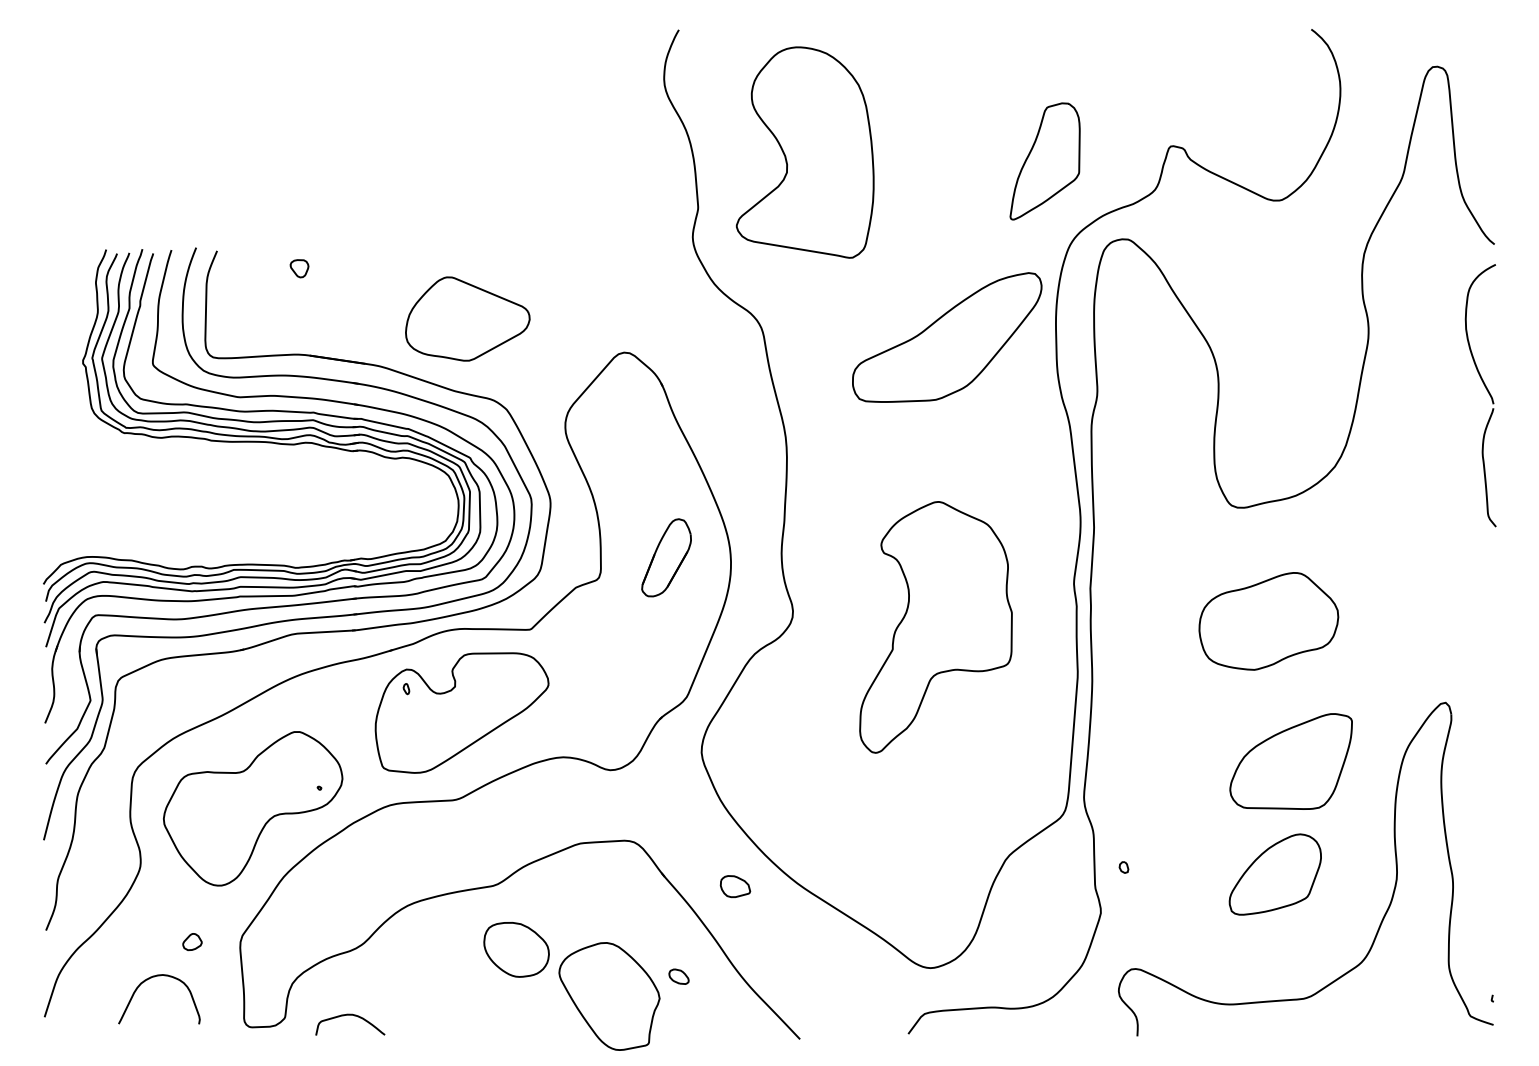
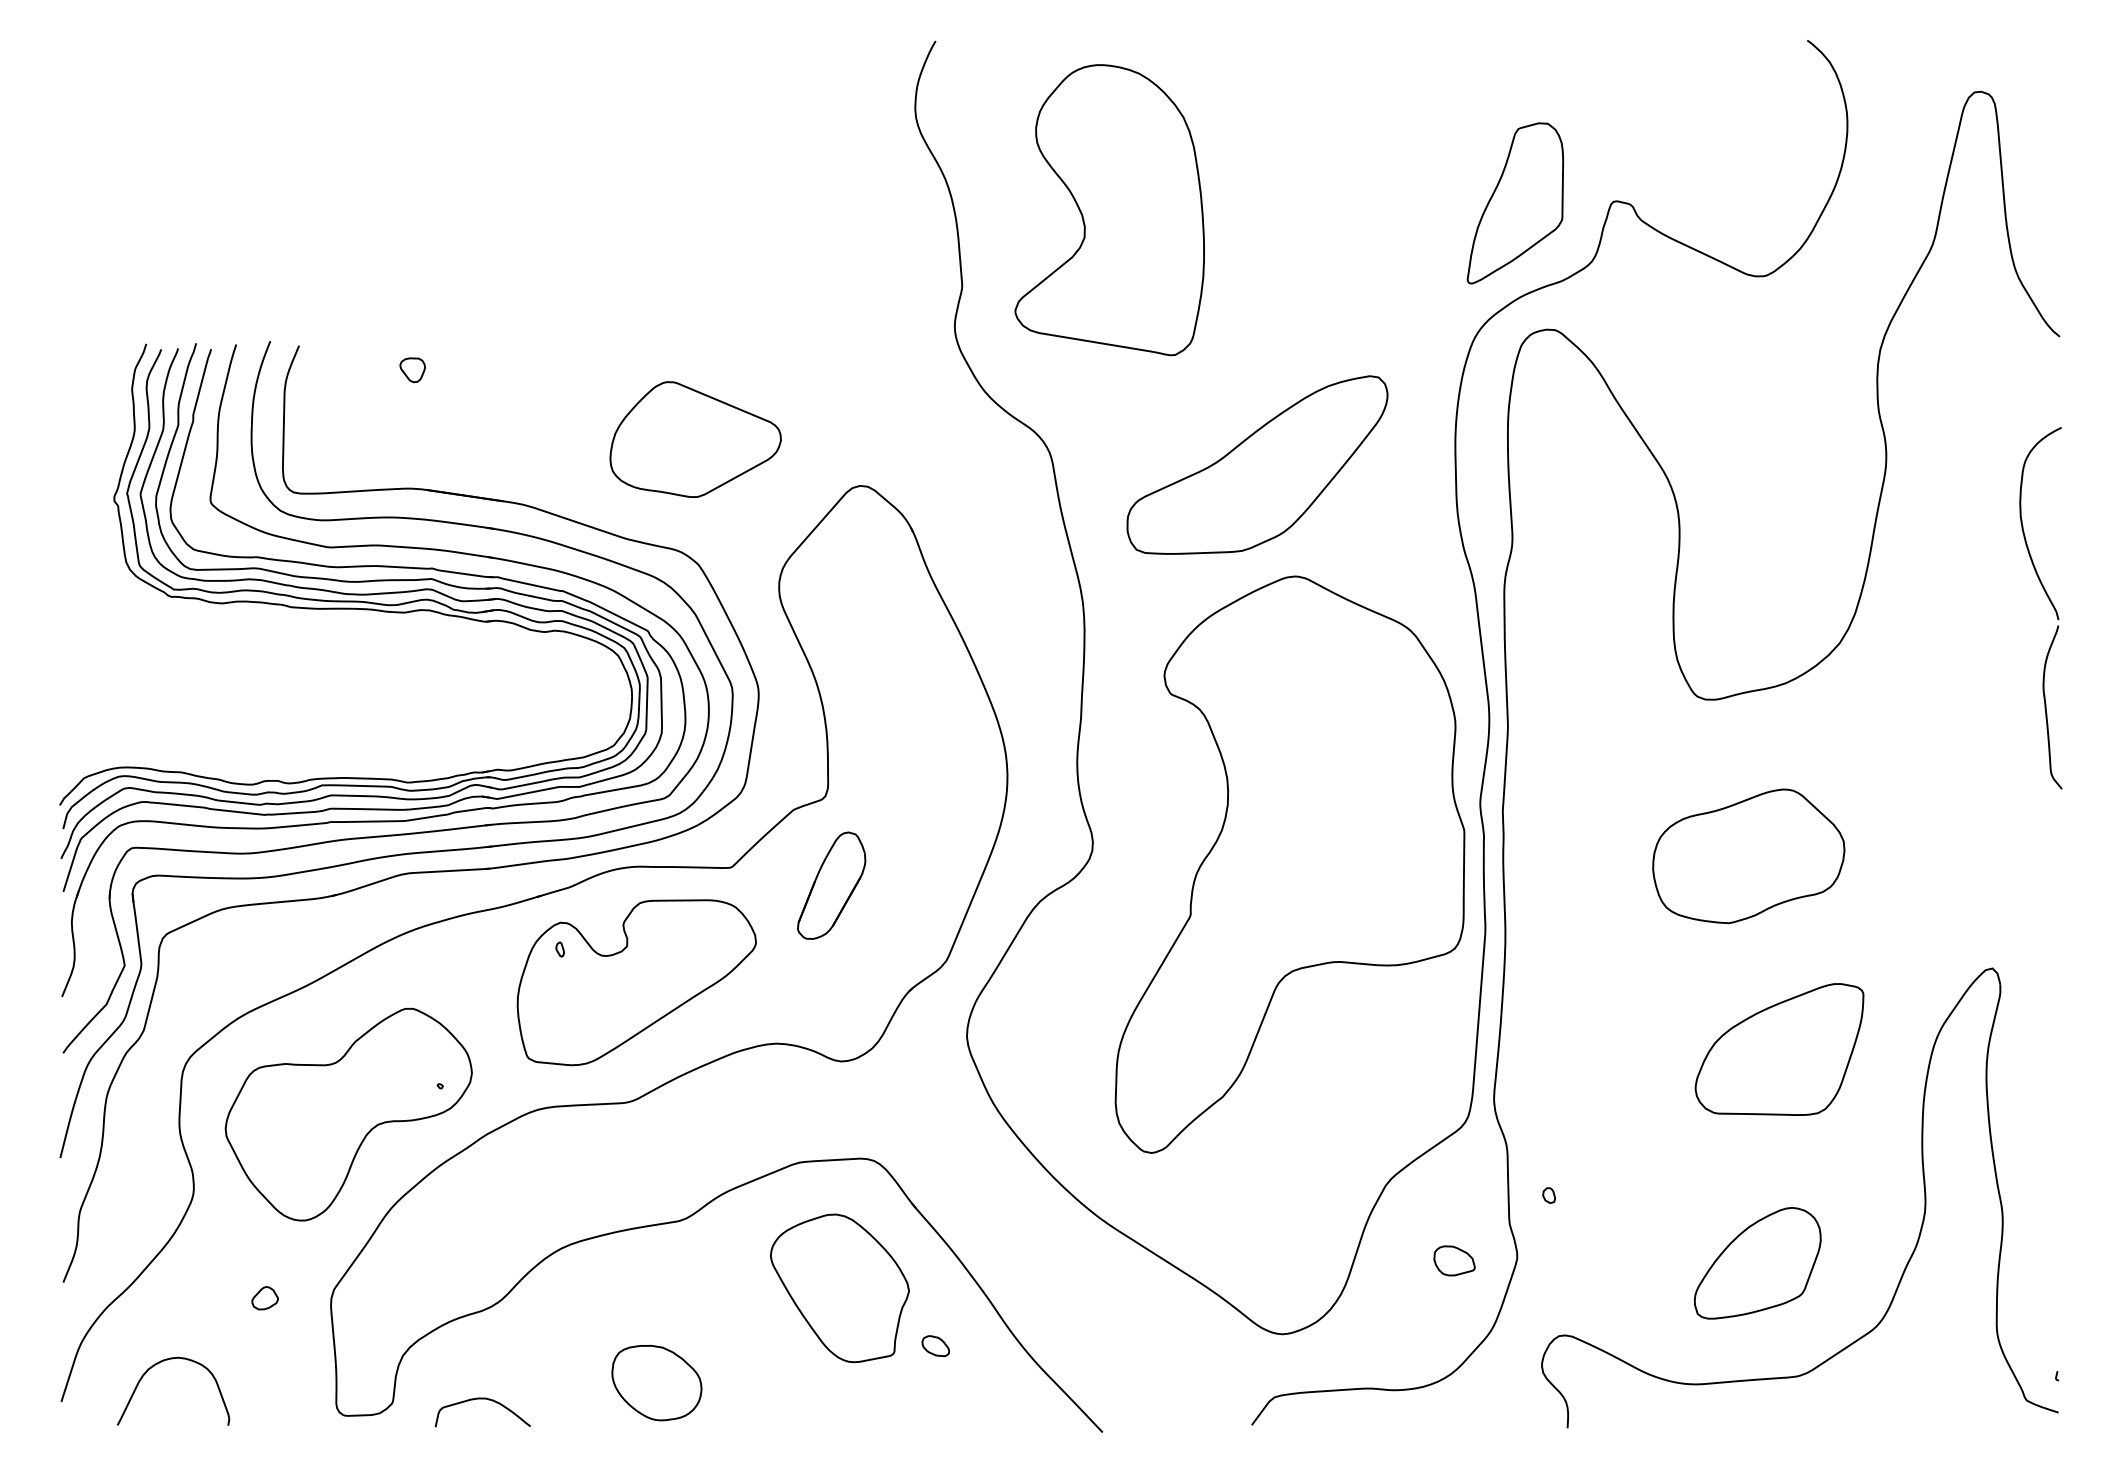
part: (1045, 161) -> (1515, 203), moved
part: (467, 318) -> (695, 439), moved
part: (947, 337) -> (1257, 464), moved
part: (1487, 392) -> (2050, 603), moved
part: (666, 557) -> (831, 885), moved
part: (935, 627) -> (1289, 864), size x1.67
part: (1275, 874) -> (1757, 1263), moved
part: (735, 886) -> (1454, 1260), moved
part: (516, 950) -> (656, 1383), moved
curve: (152, 977) -> (164, 1361), moved
part: (609, 996) -> (839, 1288), moved

